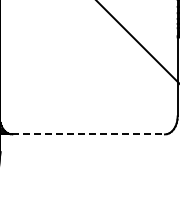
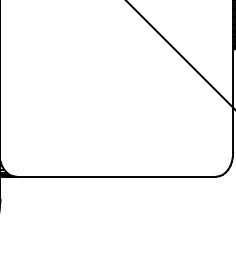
line: (89, 134) -> (117, 176), dashed -> solid

